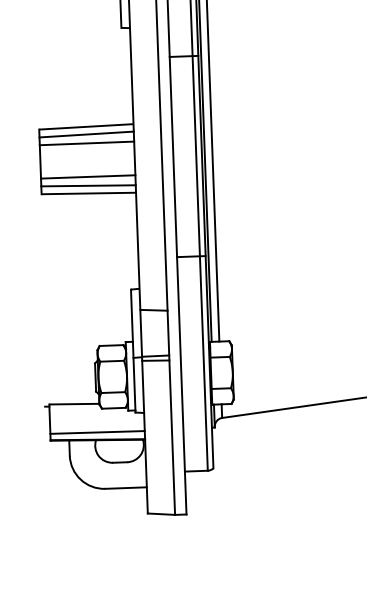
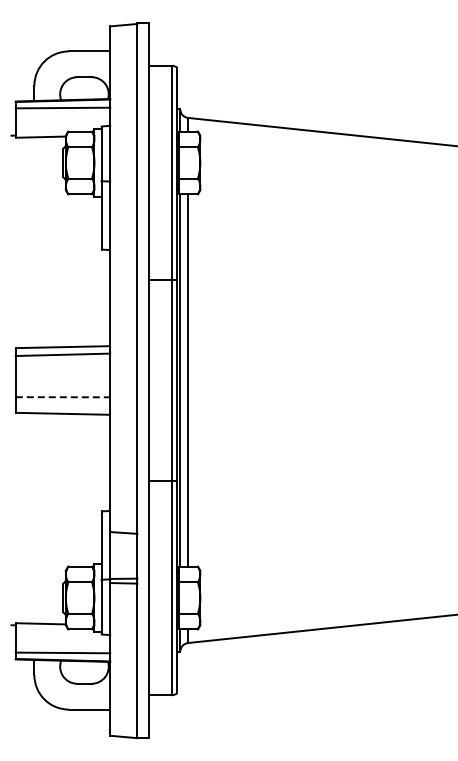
line: (86, 143) -> (62, 363), removed
line: (88, 177) -> (63, 397), solid -> dashed
line: (88, 185) -> (62, 405), removed

